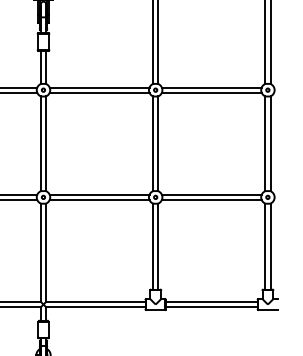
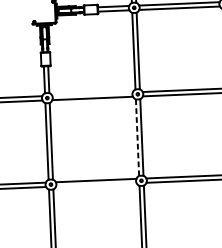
line: (99, 87) -> (92, 94), removed
line: (153, 144) -> (137, 138), solid -> dashed
line: (99, 200) -> (96, 185), removed

